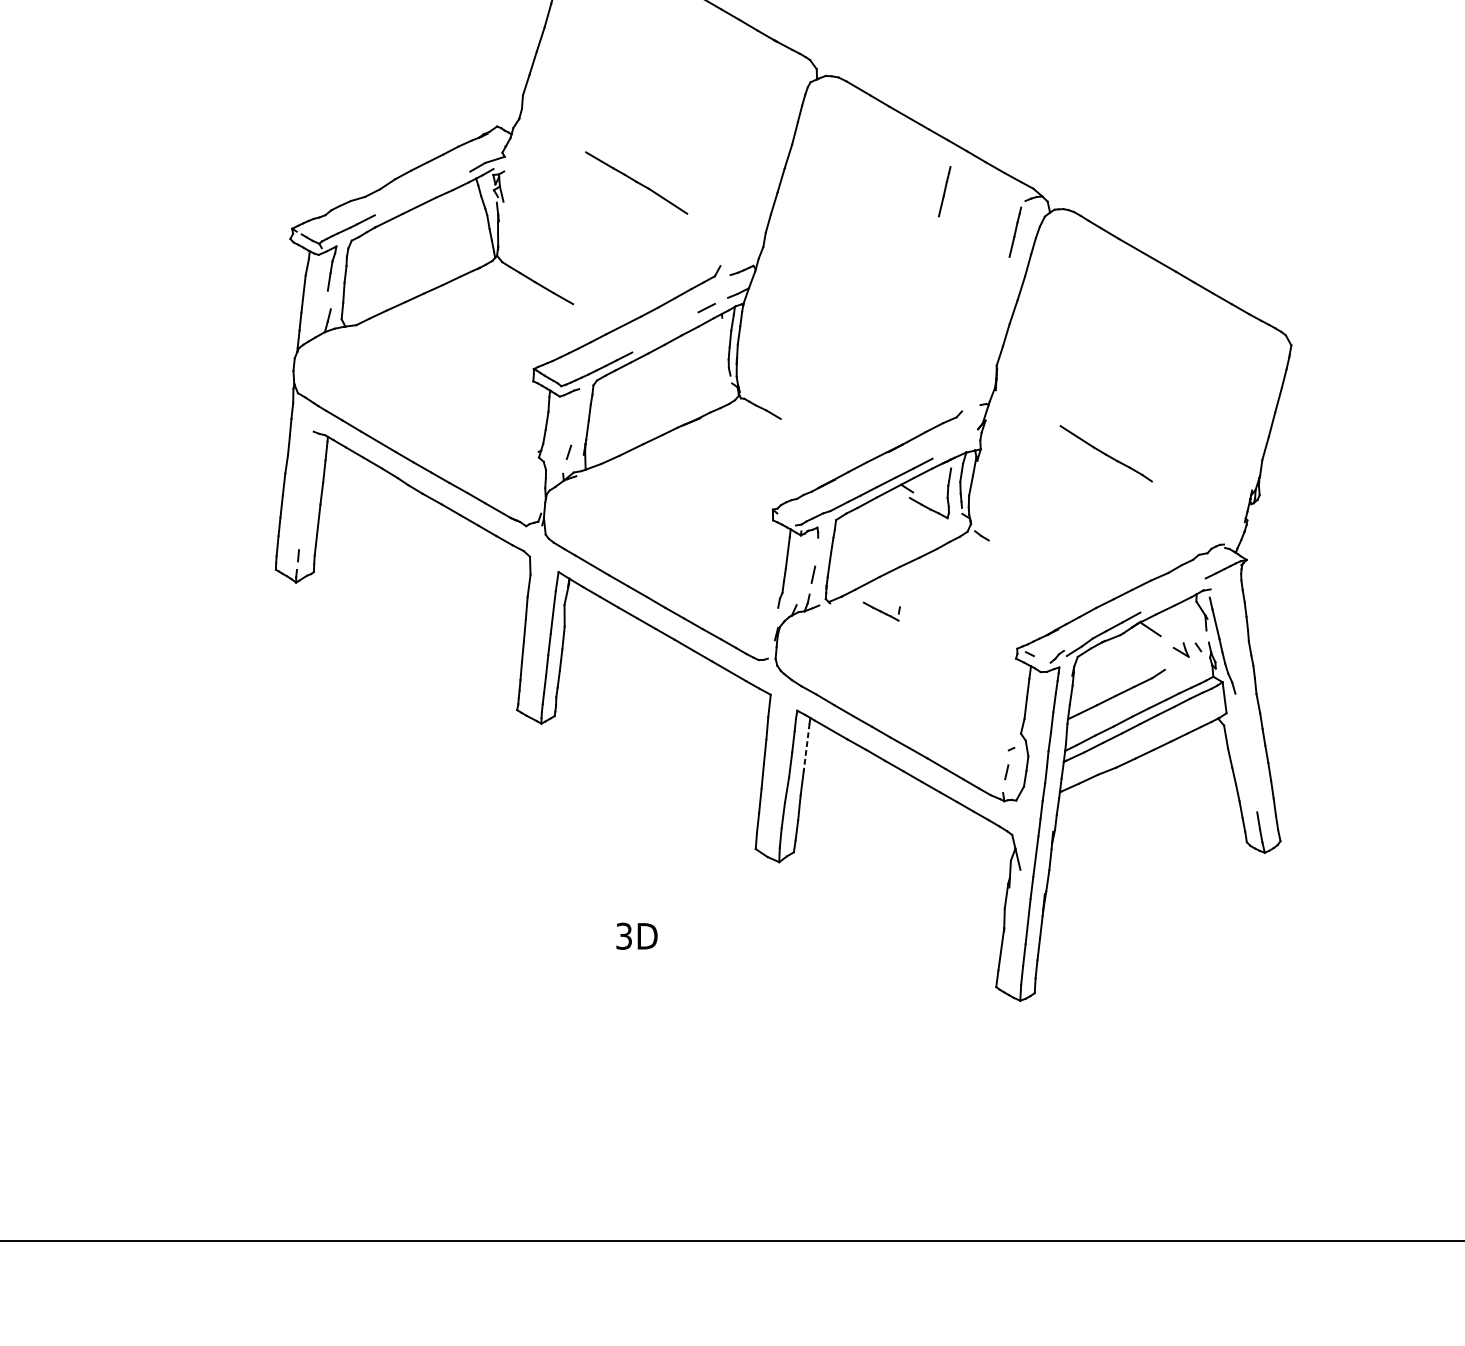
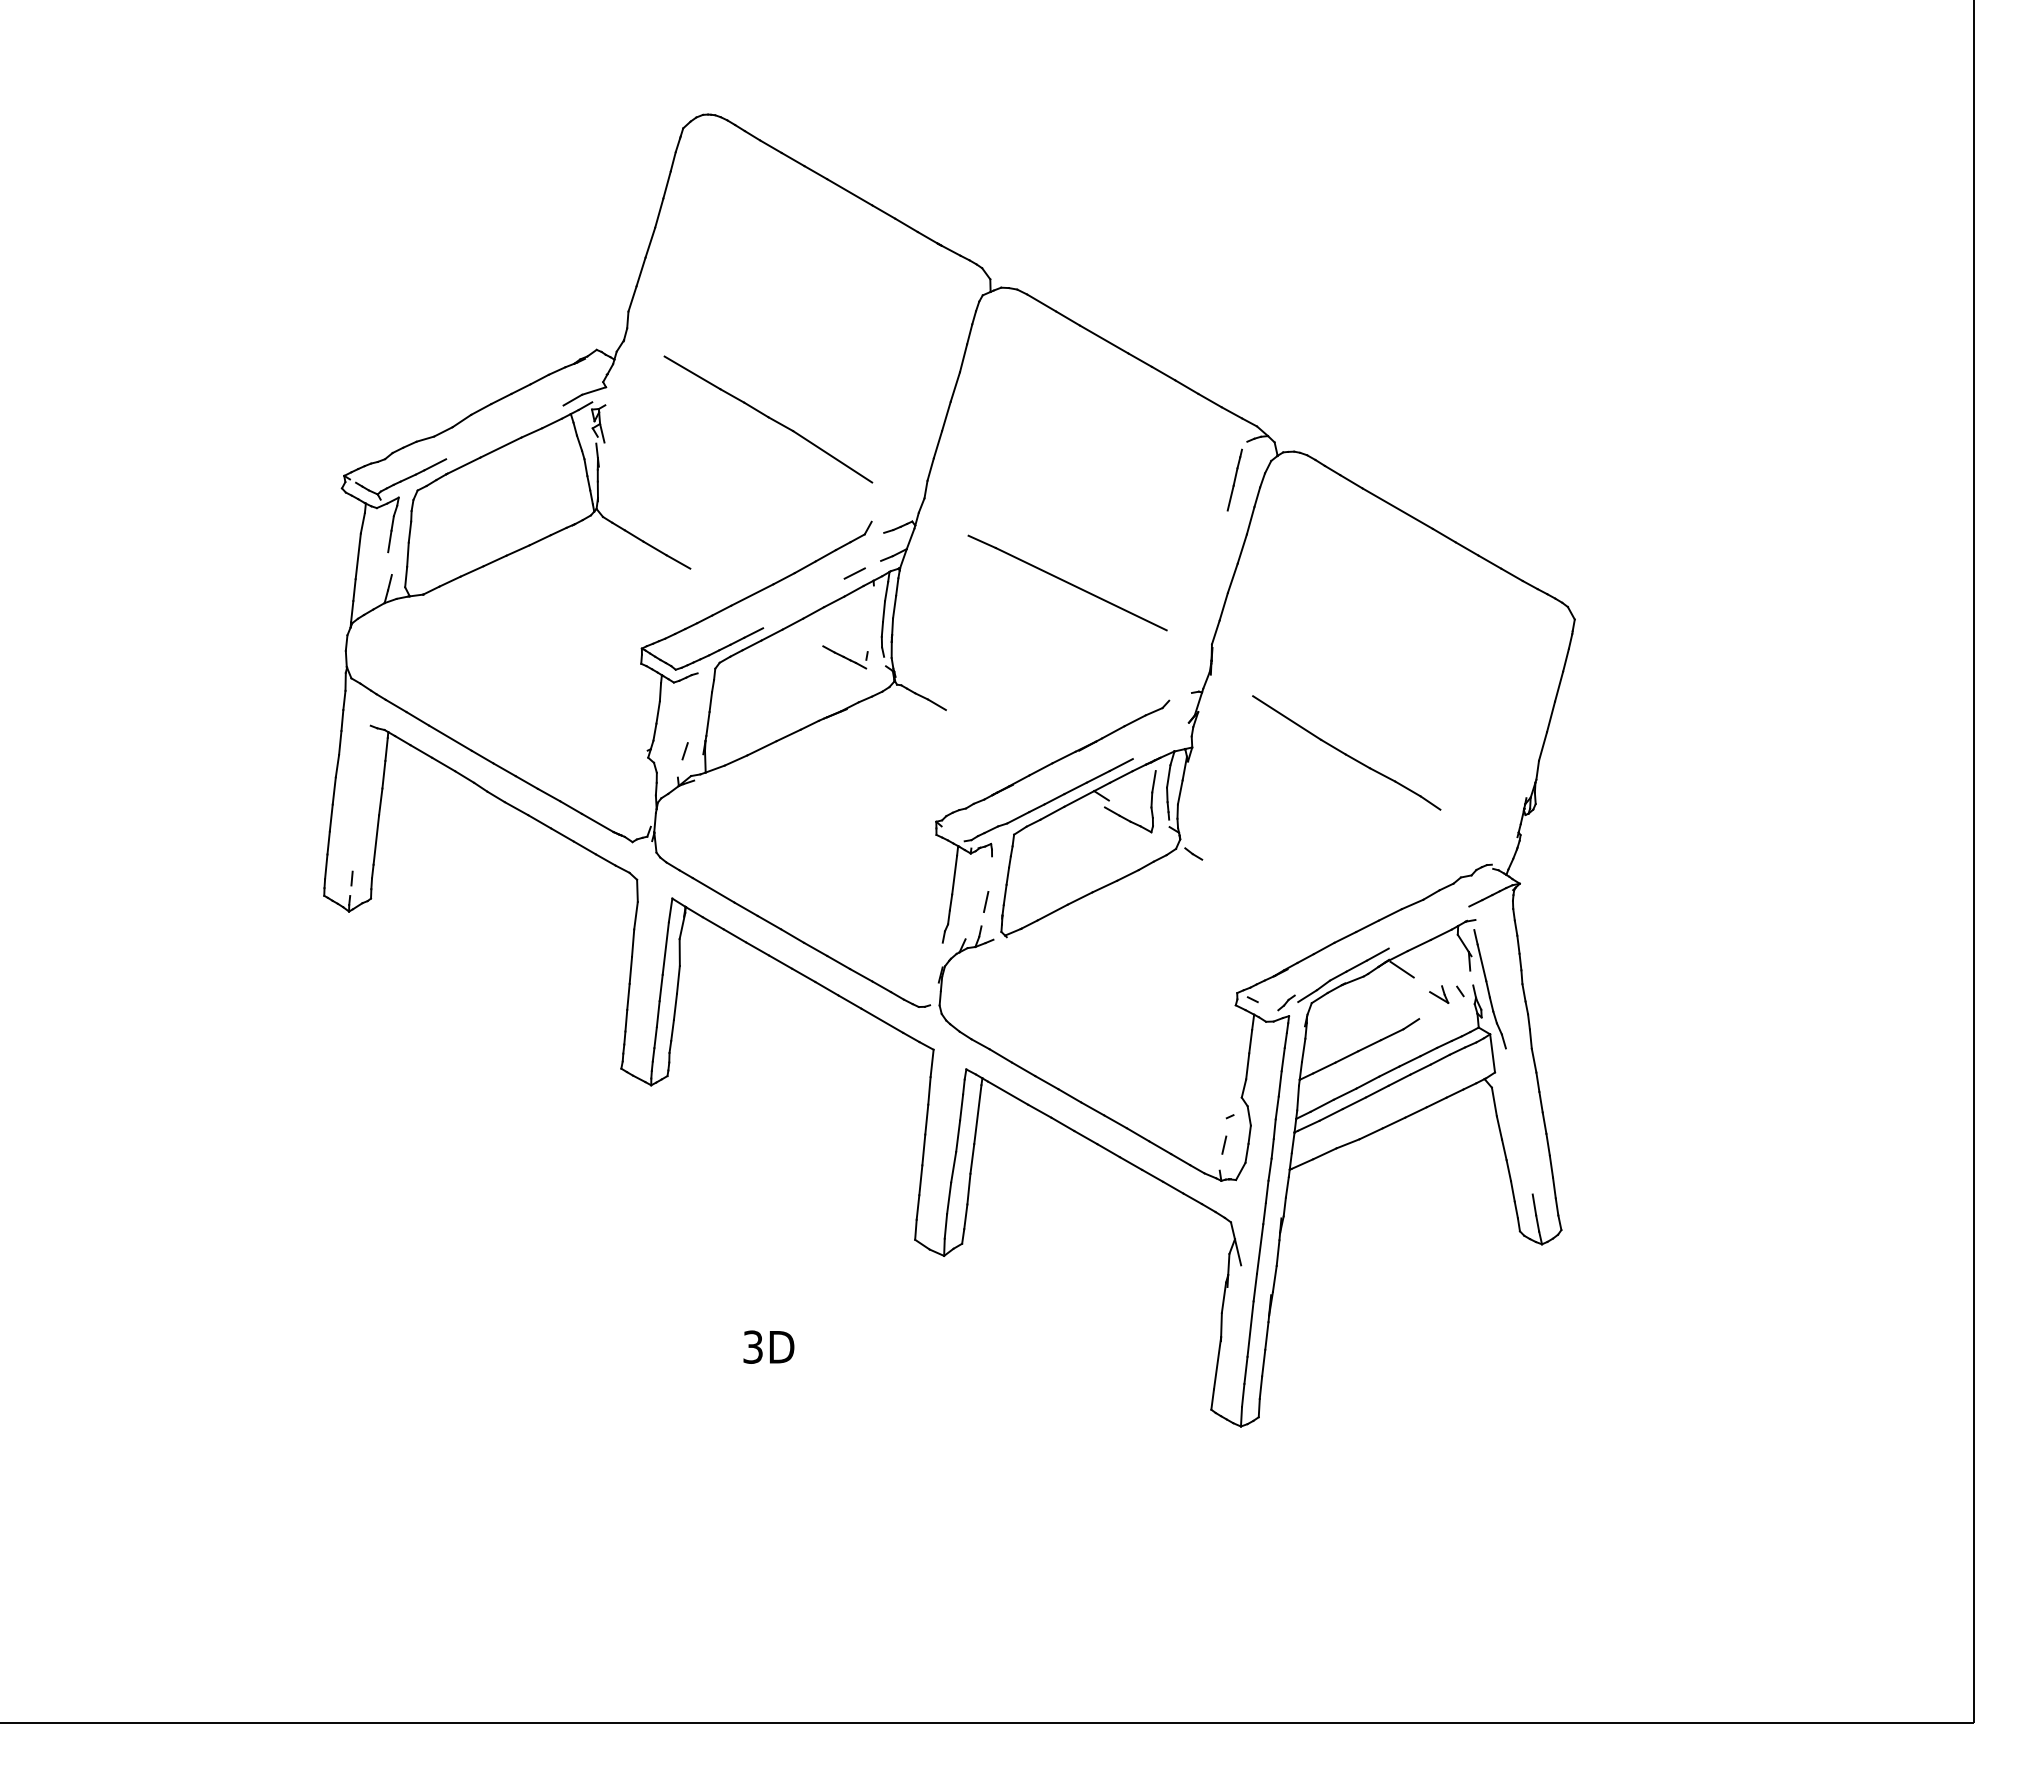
part: (636, 183) -> (768, 419), size x1.67
line: (944, 191) -> (1147, 429), removed
line: (879, 315) -> (1067, 582), added
part: (1106, 453) -> (1346, 752), size x1.67
part: (881, 611) -> (845, 657), moved
line: (806, 747) -> (977, 1114), dashed -> solid

